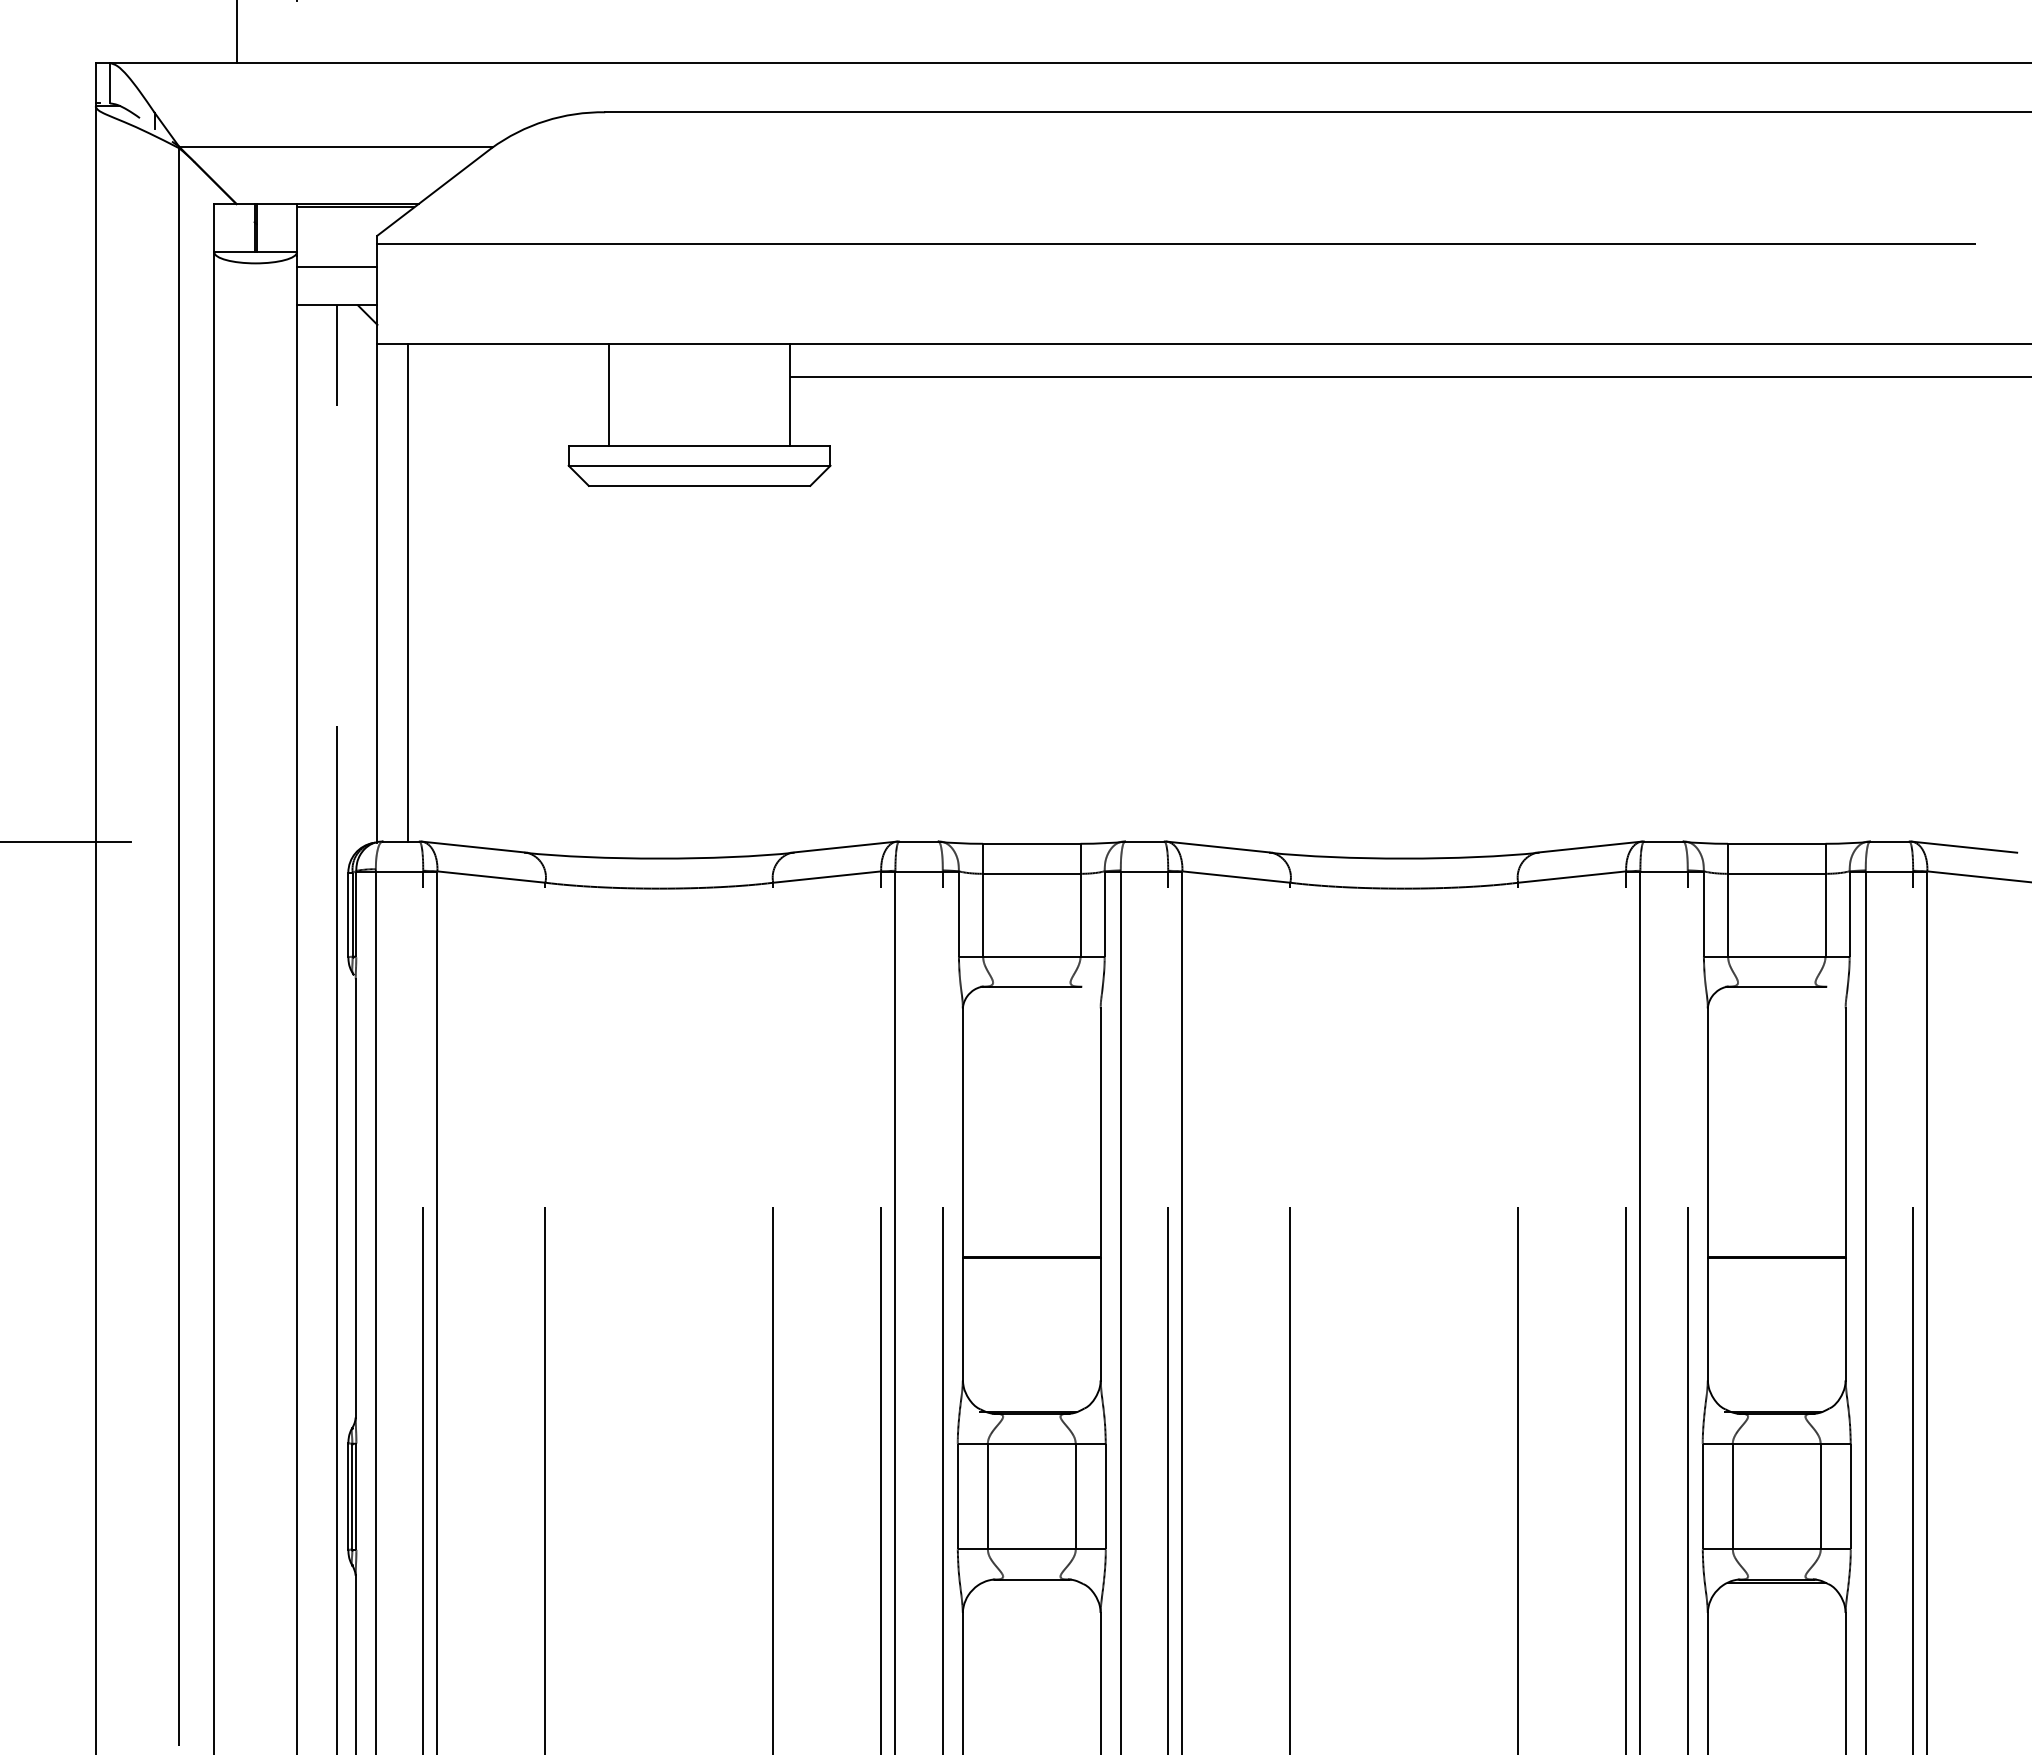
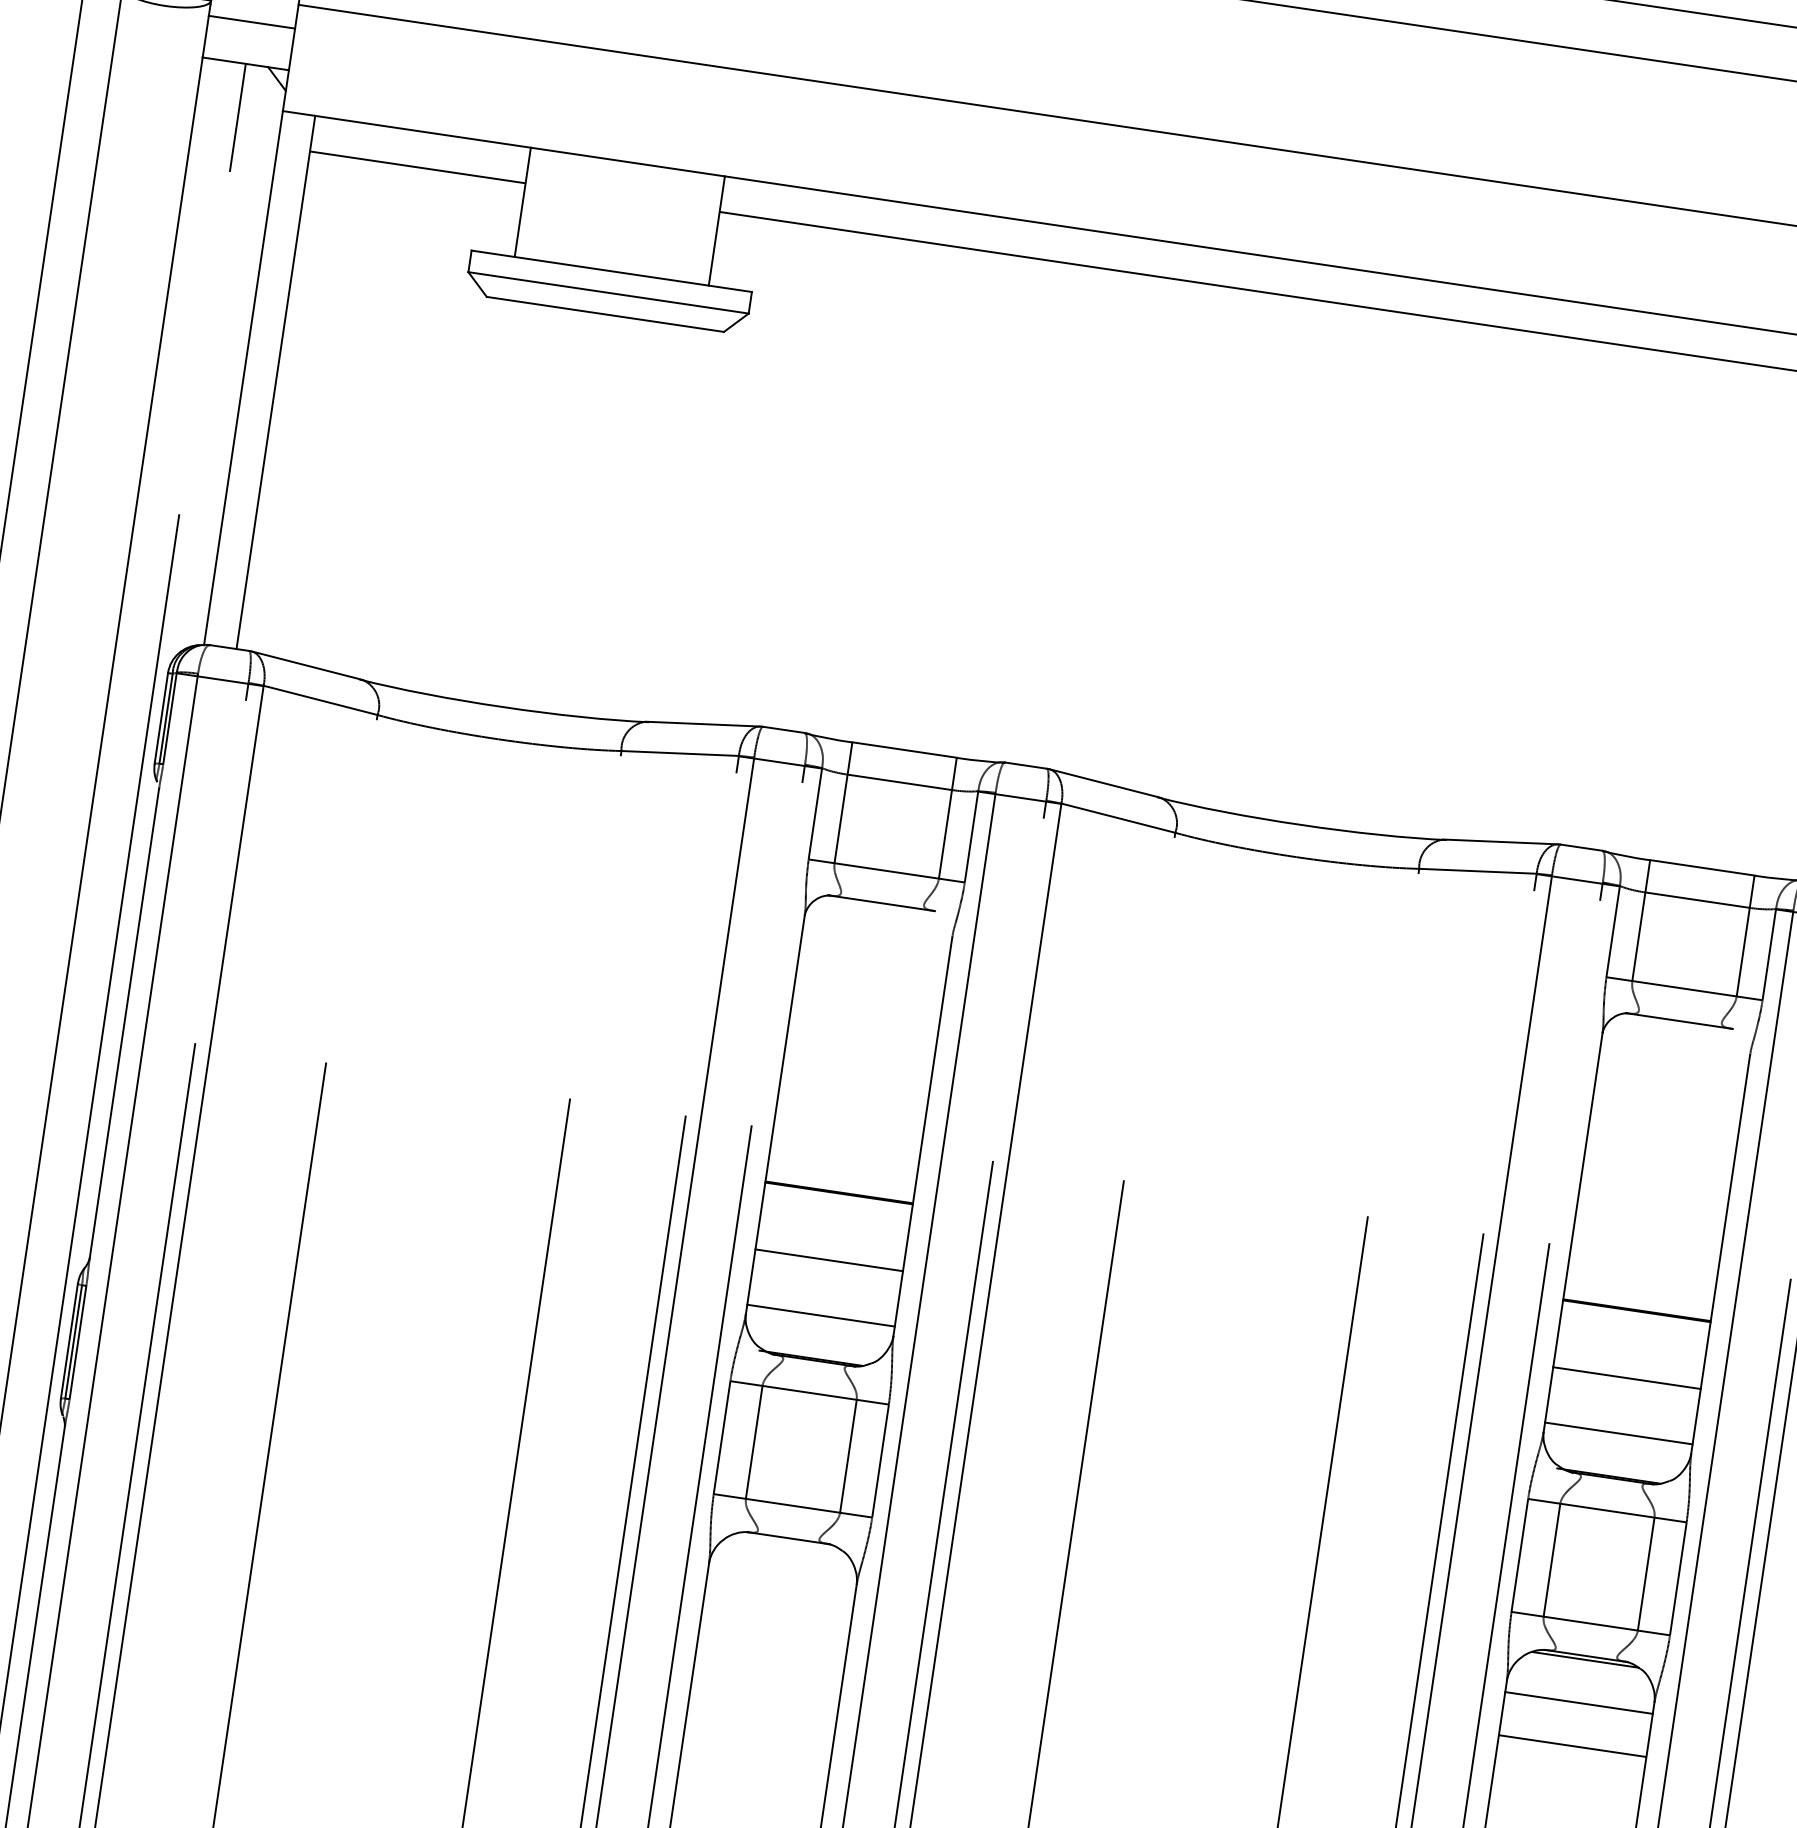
line: (507, 376) -> (416, 166), added
line: (1031, 1320) -> (828, 1260), added
line: (1776, 1320) -> (1626, 1378), added
line: (1031, 1371) -> (820, 1315), added
line: (1776, 1371) -> (1618, 1433), added
line: (1776, 1623) -> (1578, 1702), added
line: (1776, 1663) -> (1572, 1745), added

